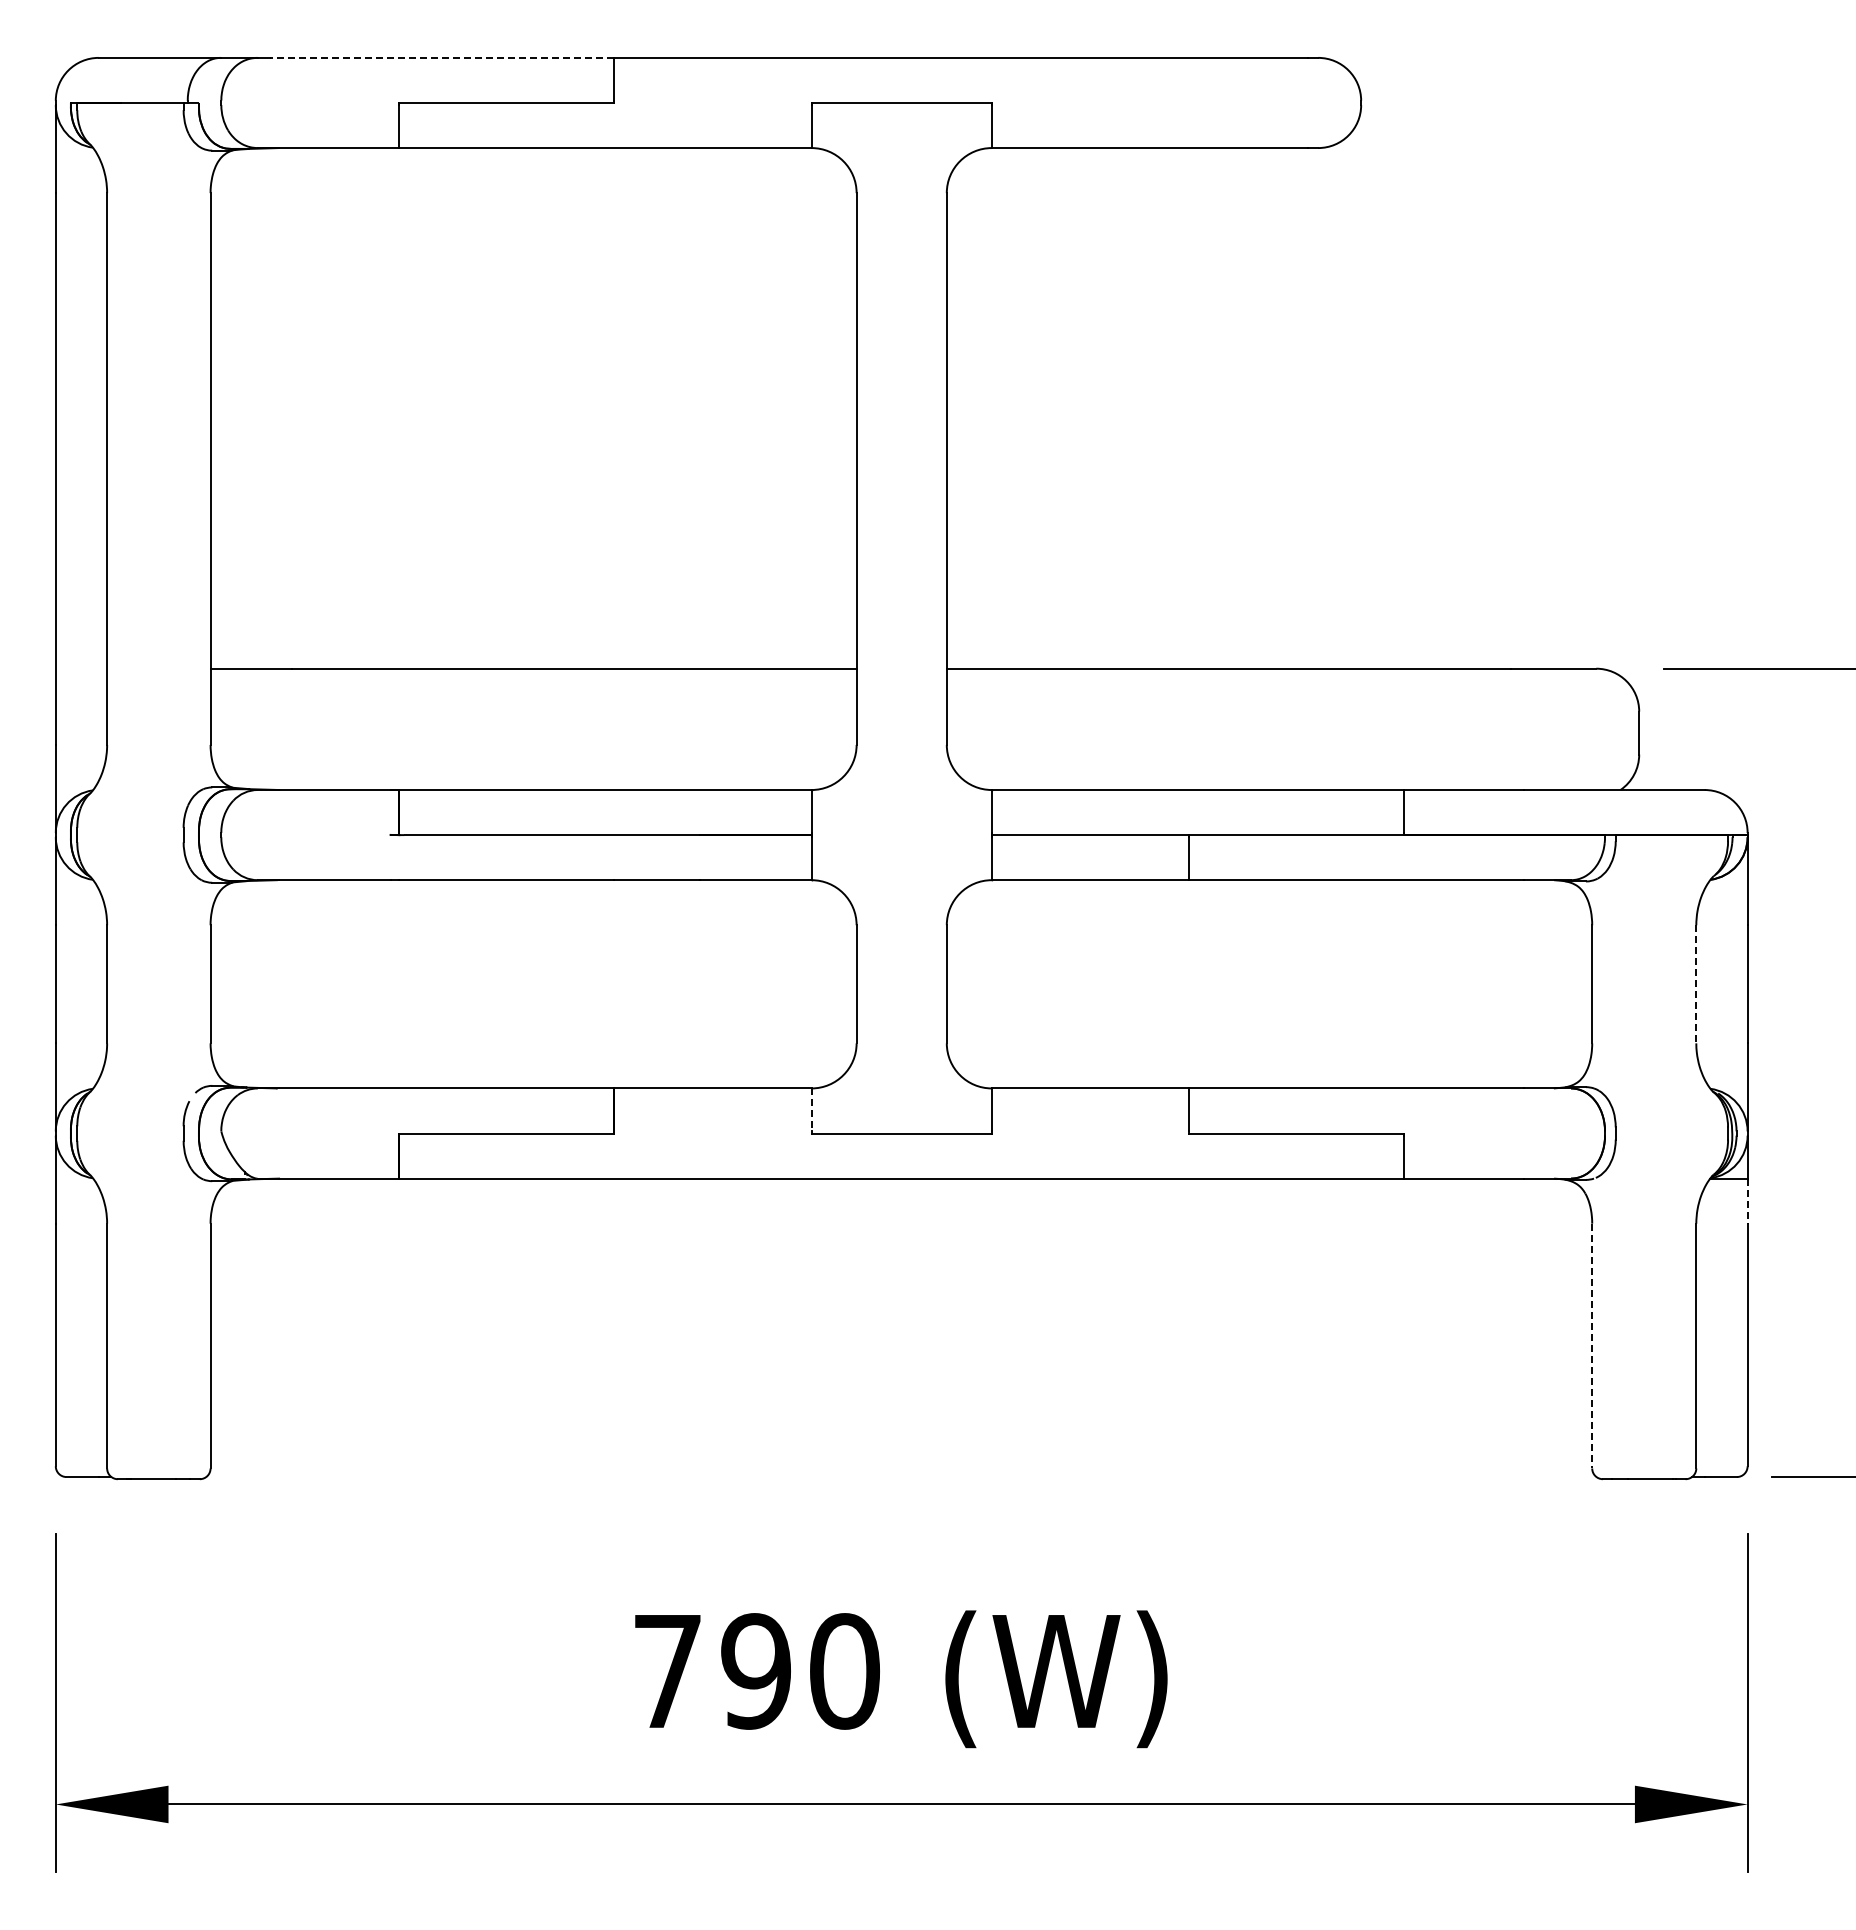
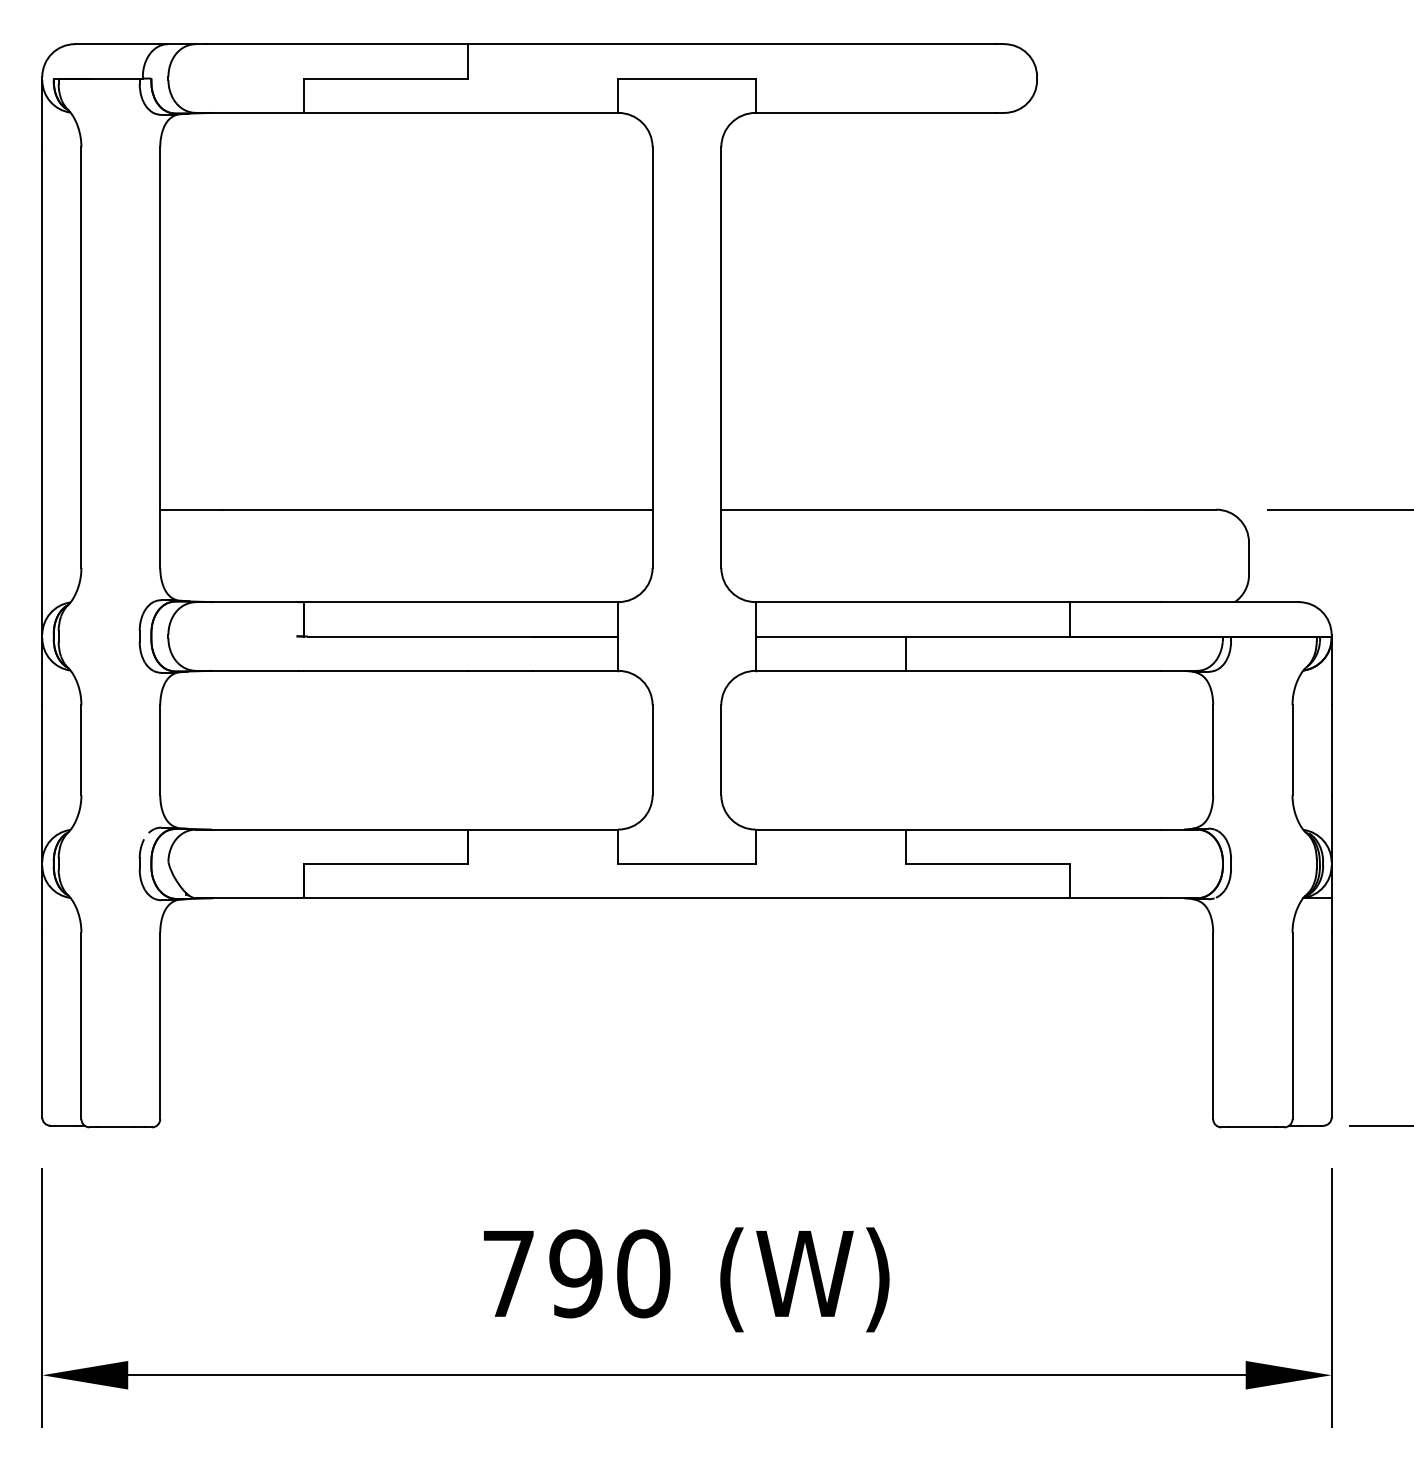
line: (442, 57) -> (337, 43), dashed -> solid
line: (1696, 984) -> (1292, 750), dashed -> solid
line: (811, 1110) -> (618, 846), dashed -> solid
line: (1747, 1201) -> (1331, 915), dashed -> solid
line: (1592, 1346) -> (1213, 1026), dashed -> solid

